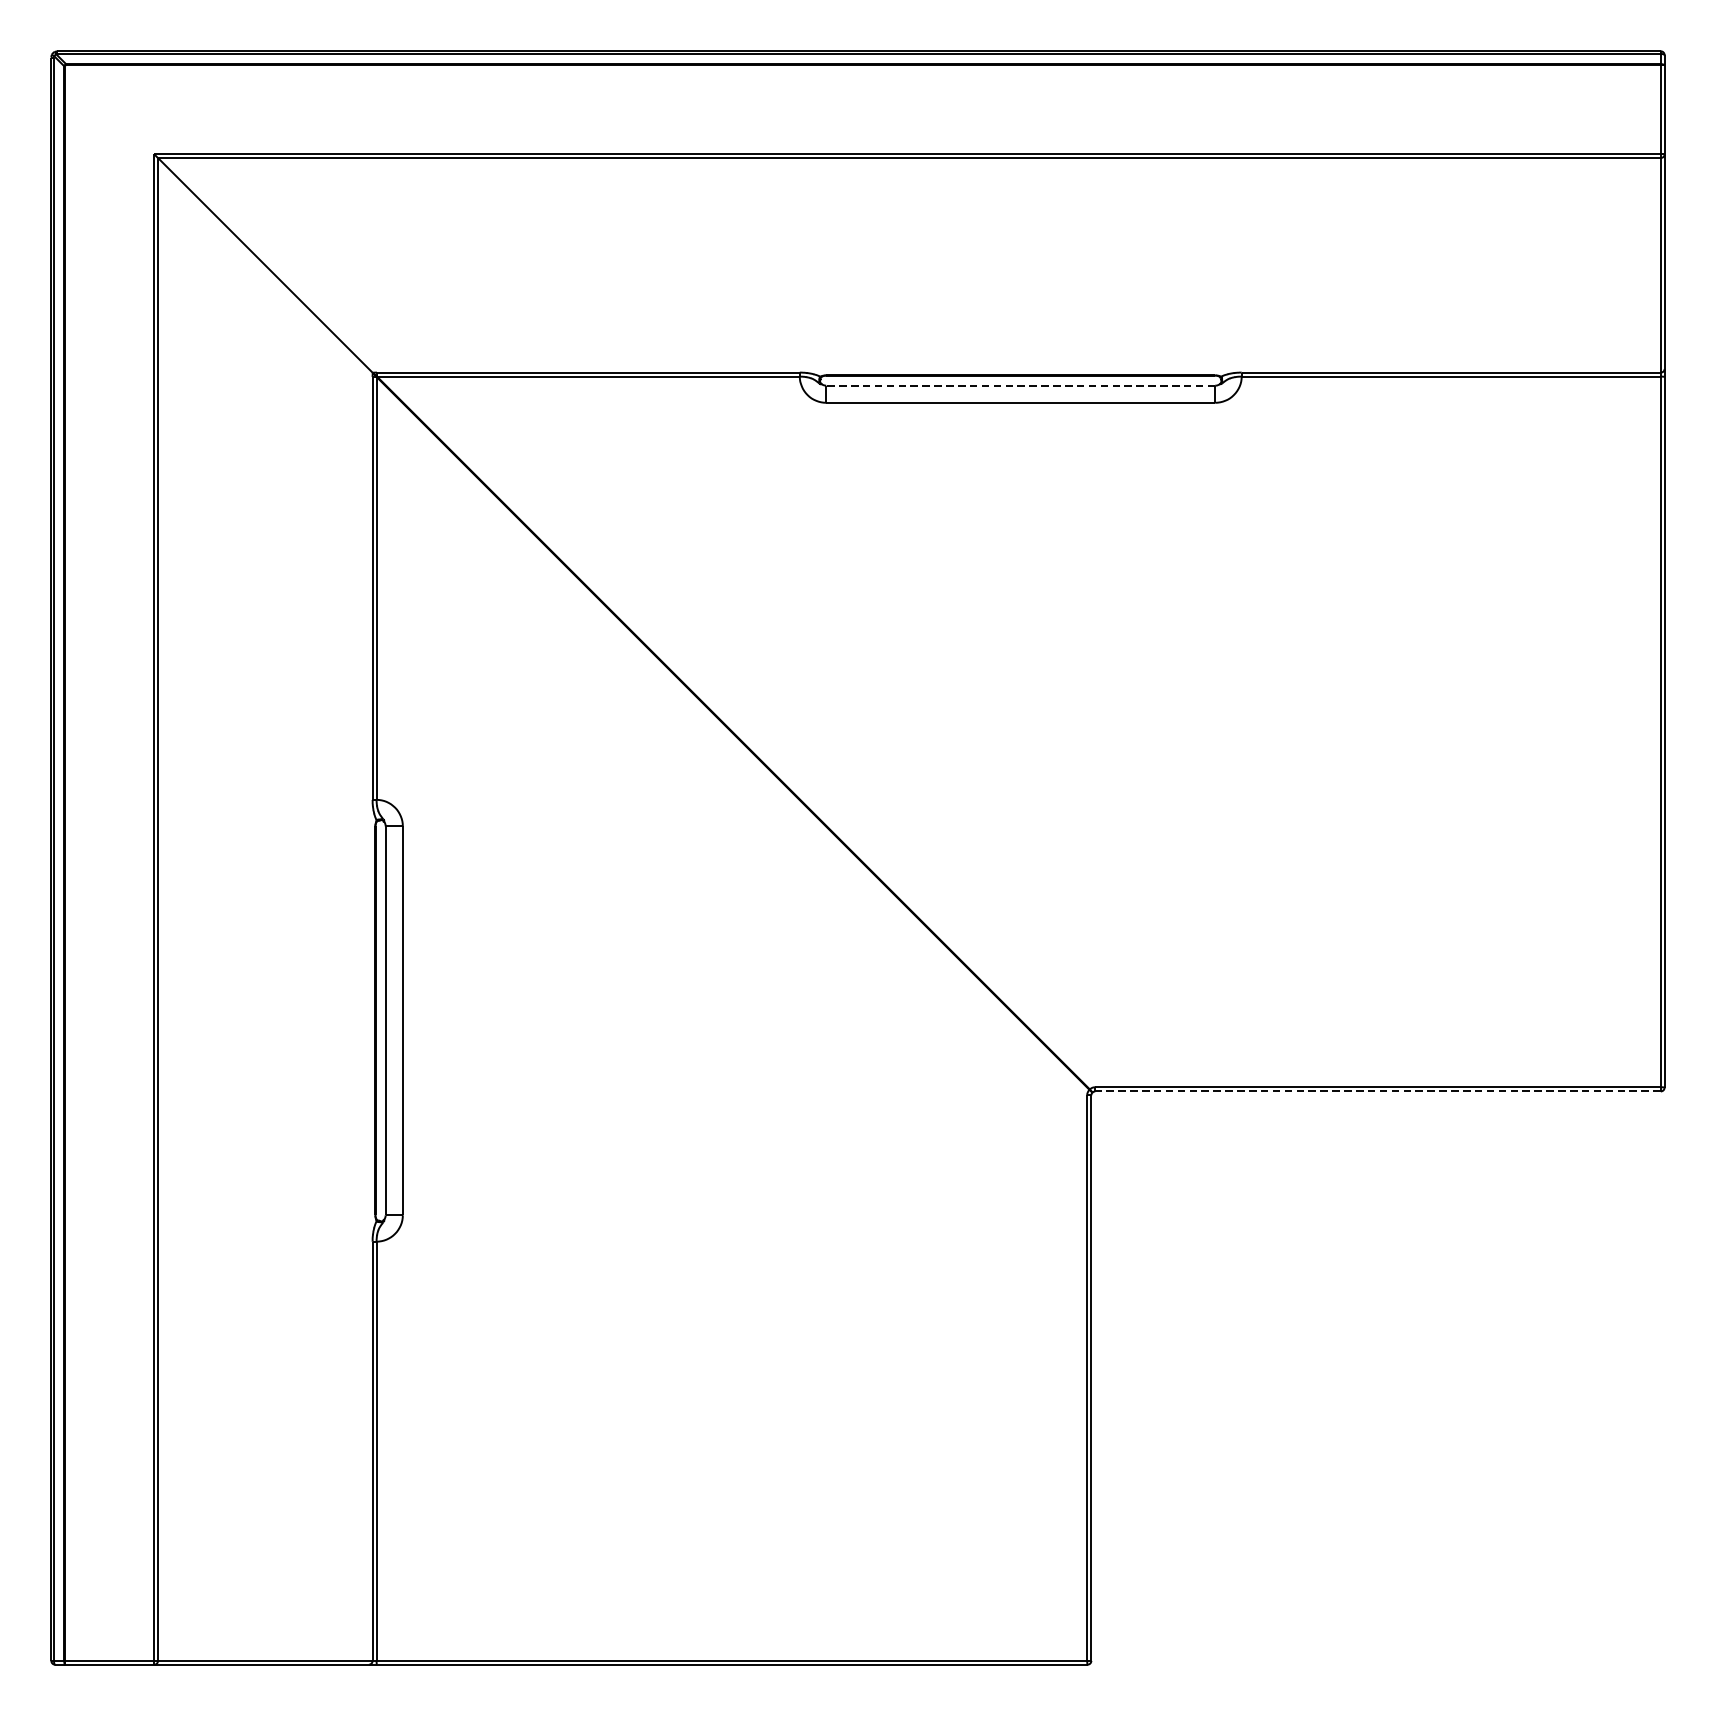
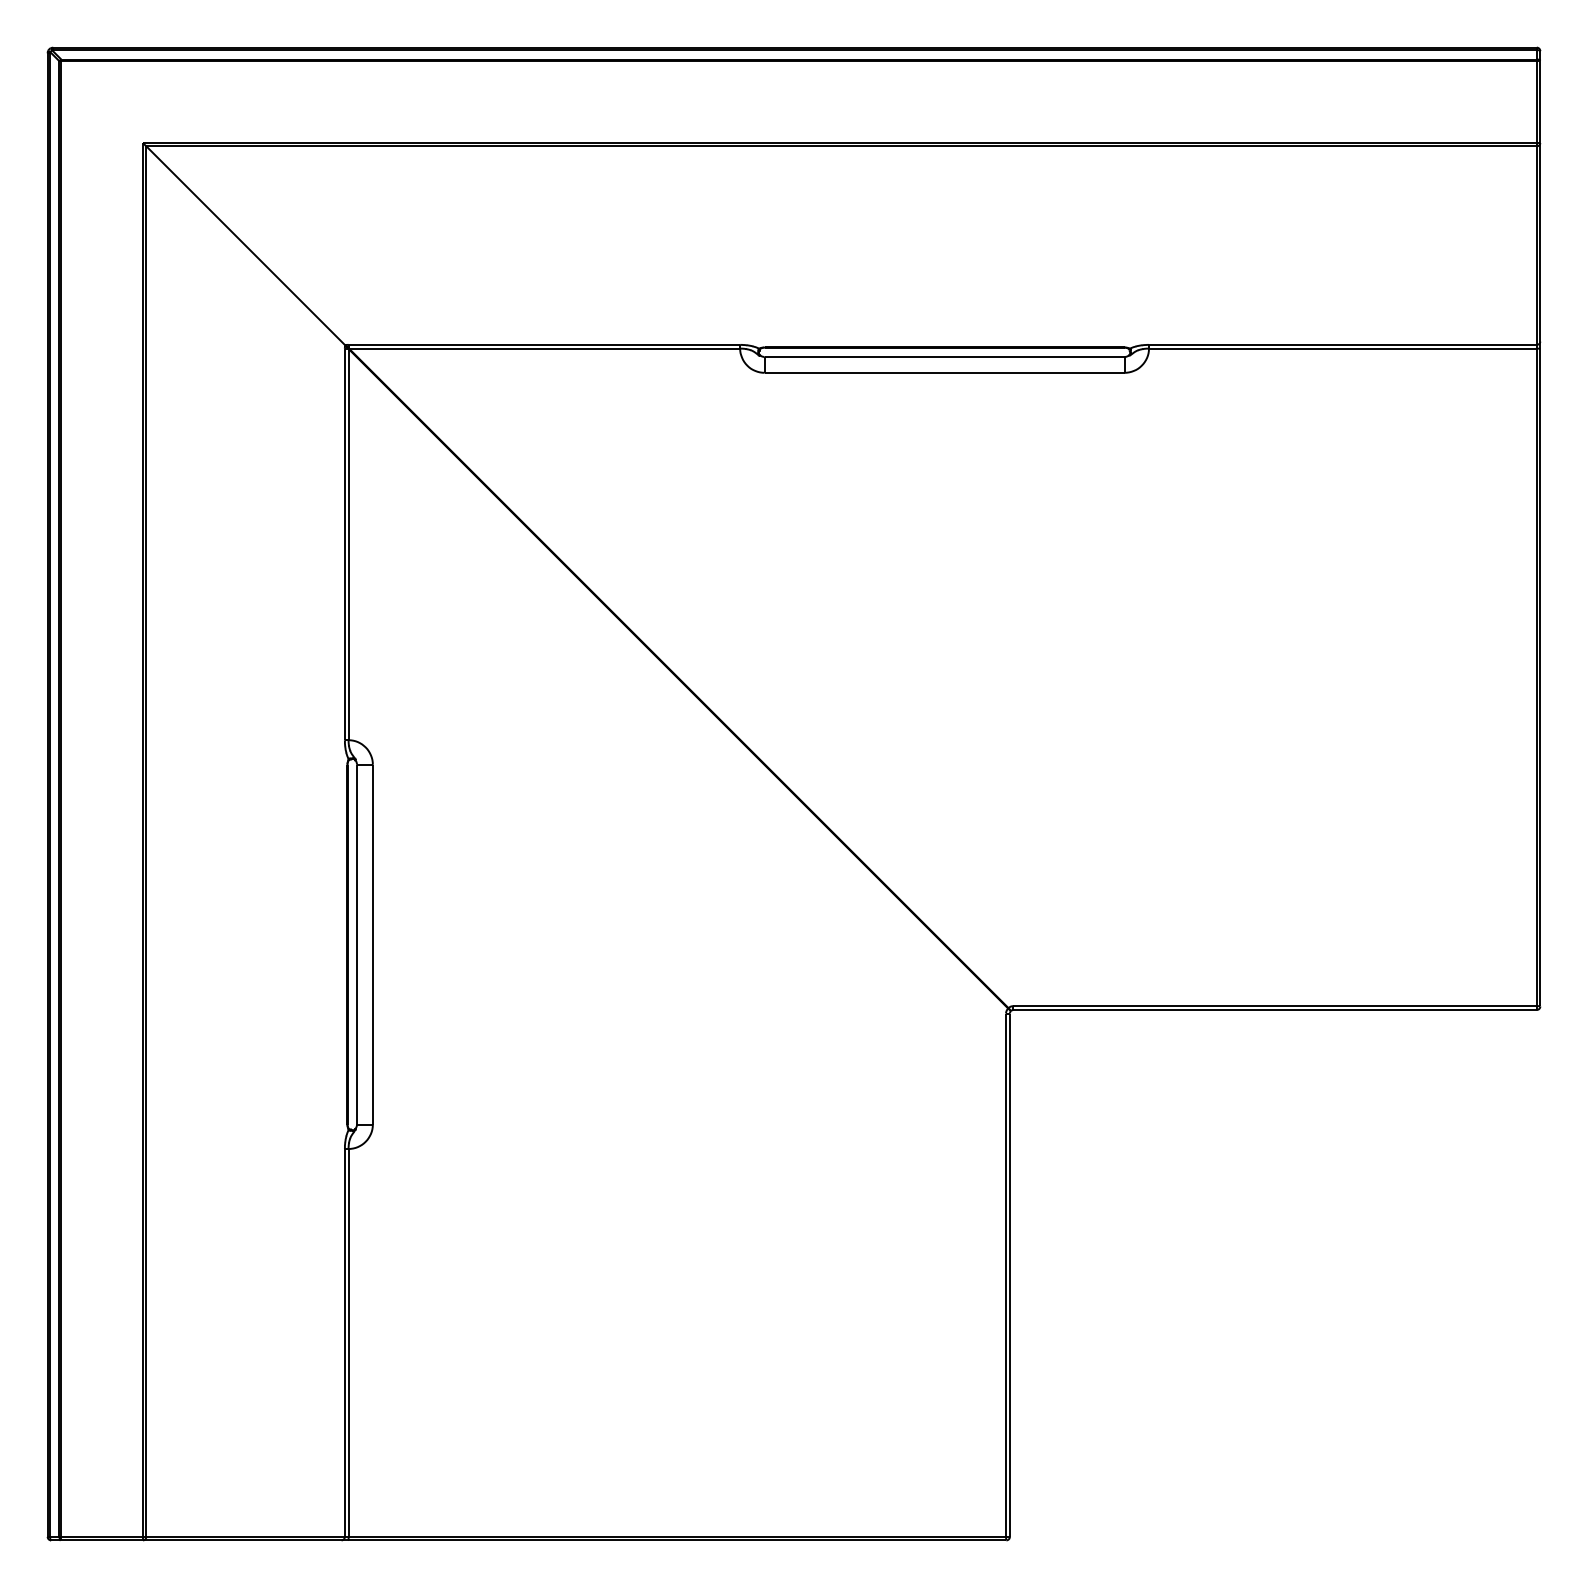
line: (1020, 386) -> (944, 357), dashed -> solid
line: (1378, 1091) -> (1275, 1010), dashed -> solid

